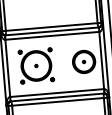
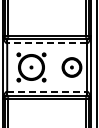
line: (52, 36) -> (47, 43), solid -> dashed
line: (57, 92) -> (47, 91), solid -> dashed

